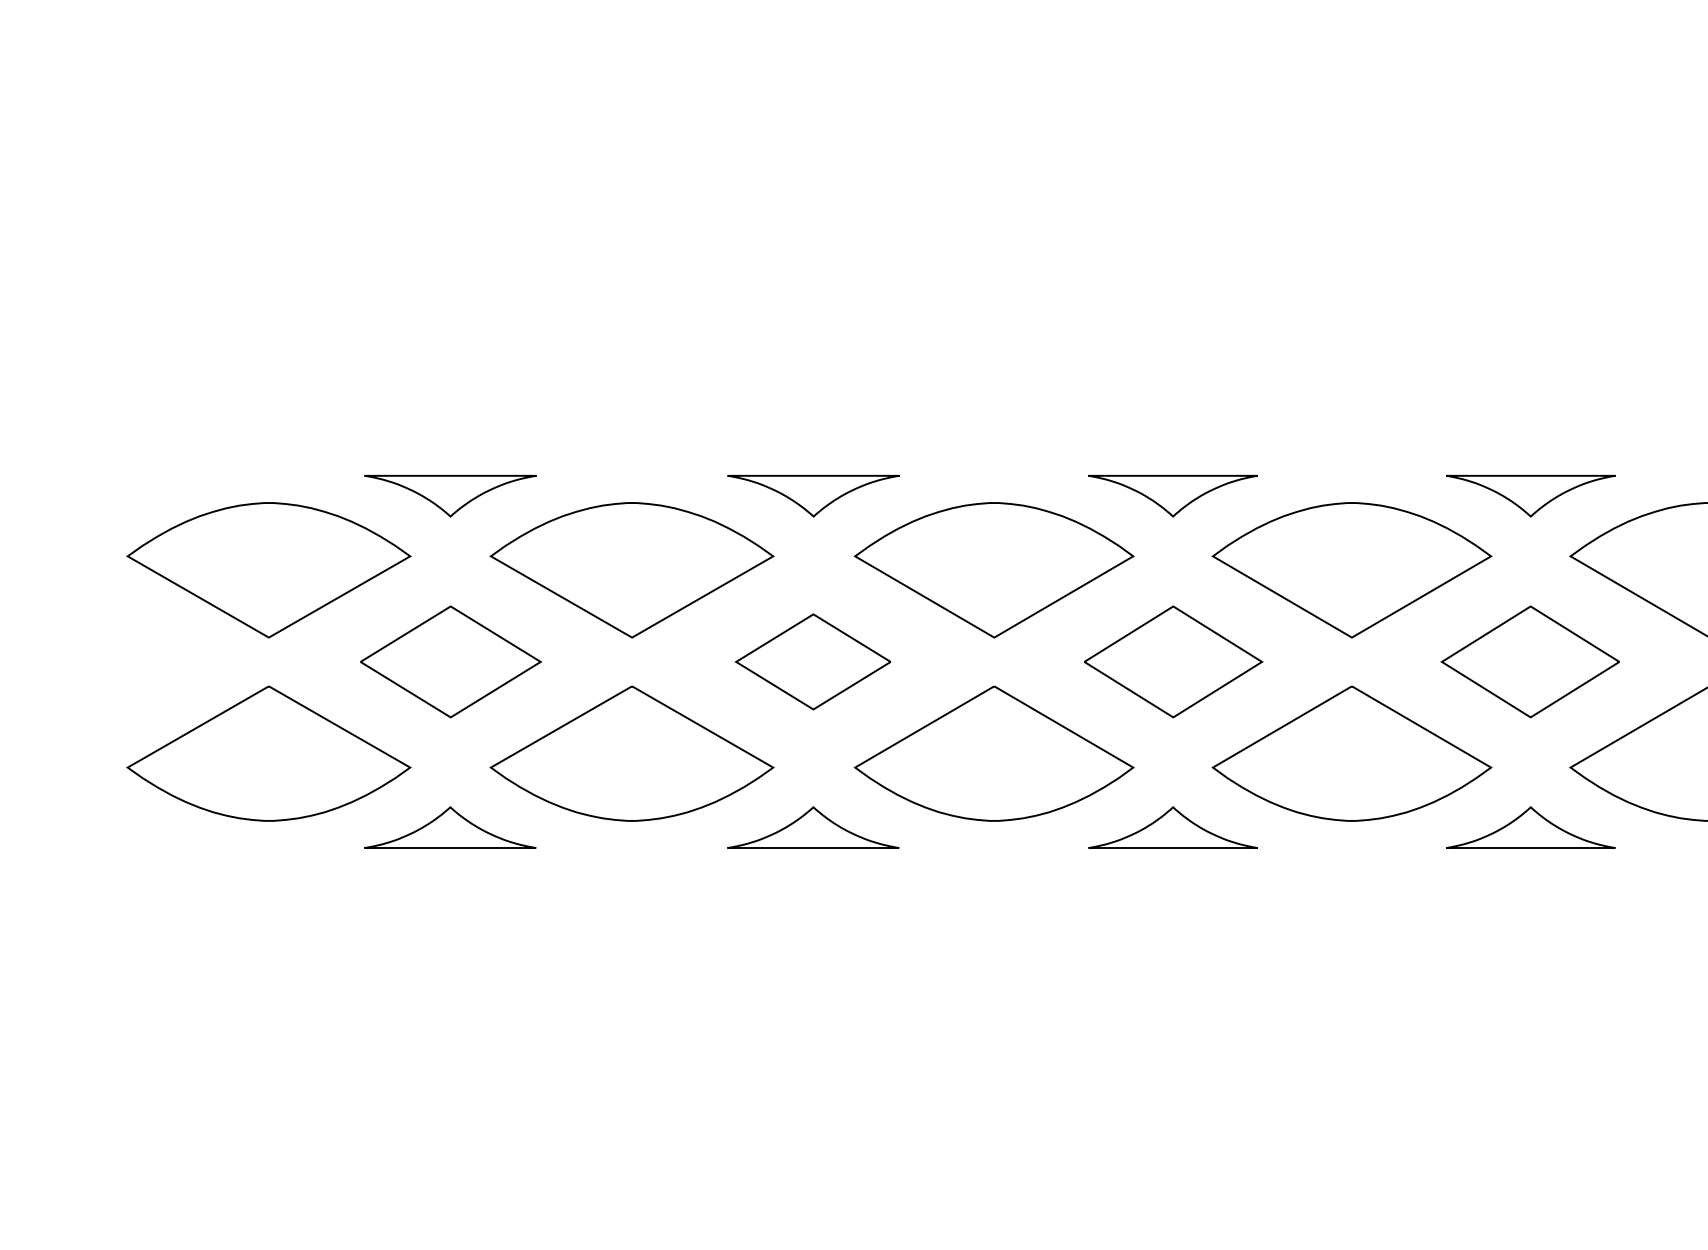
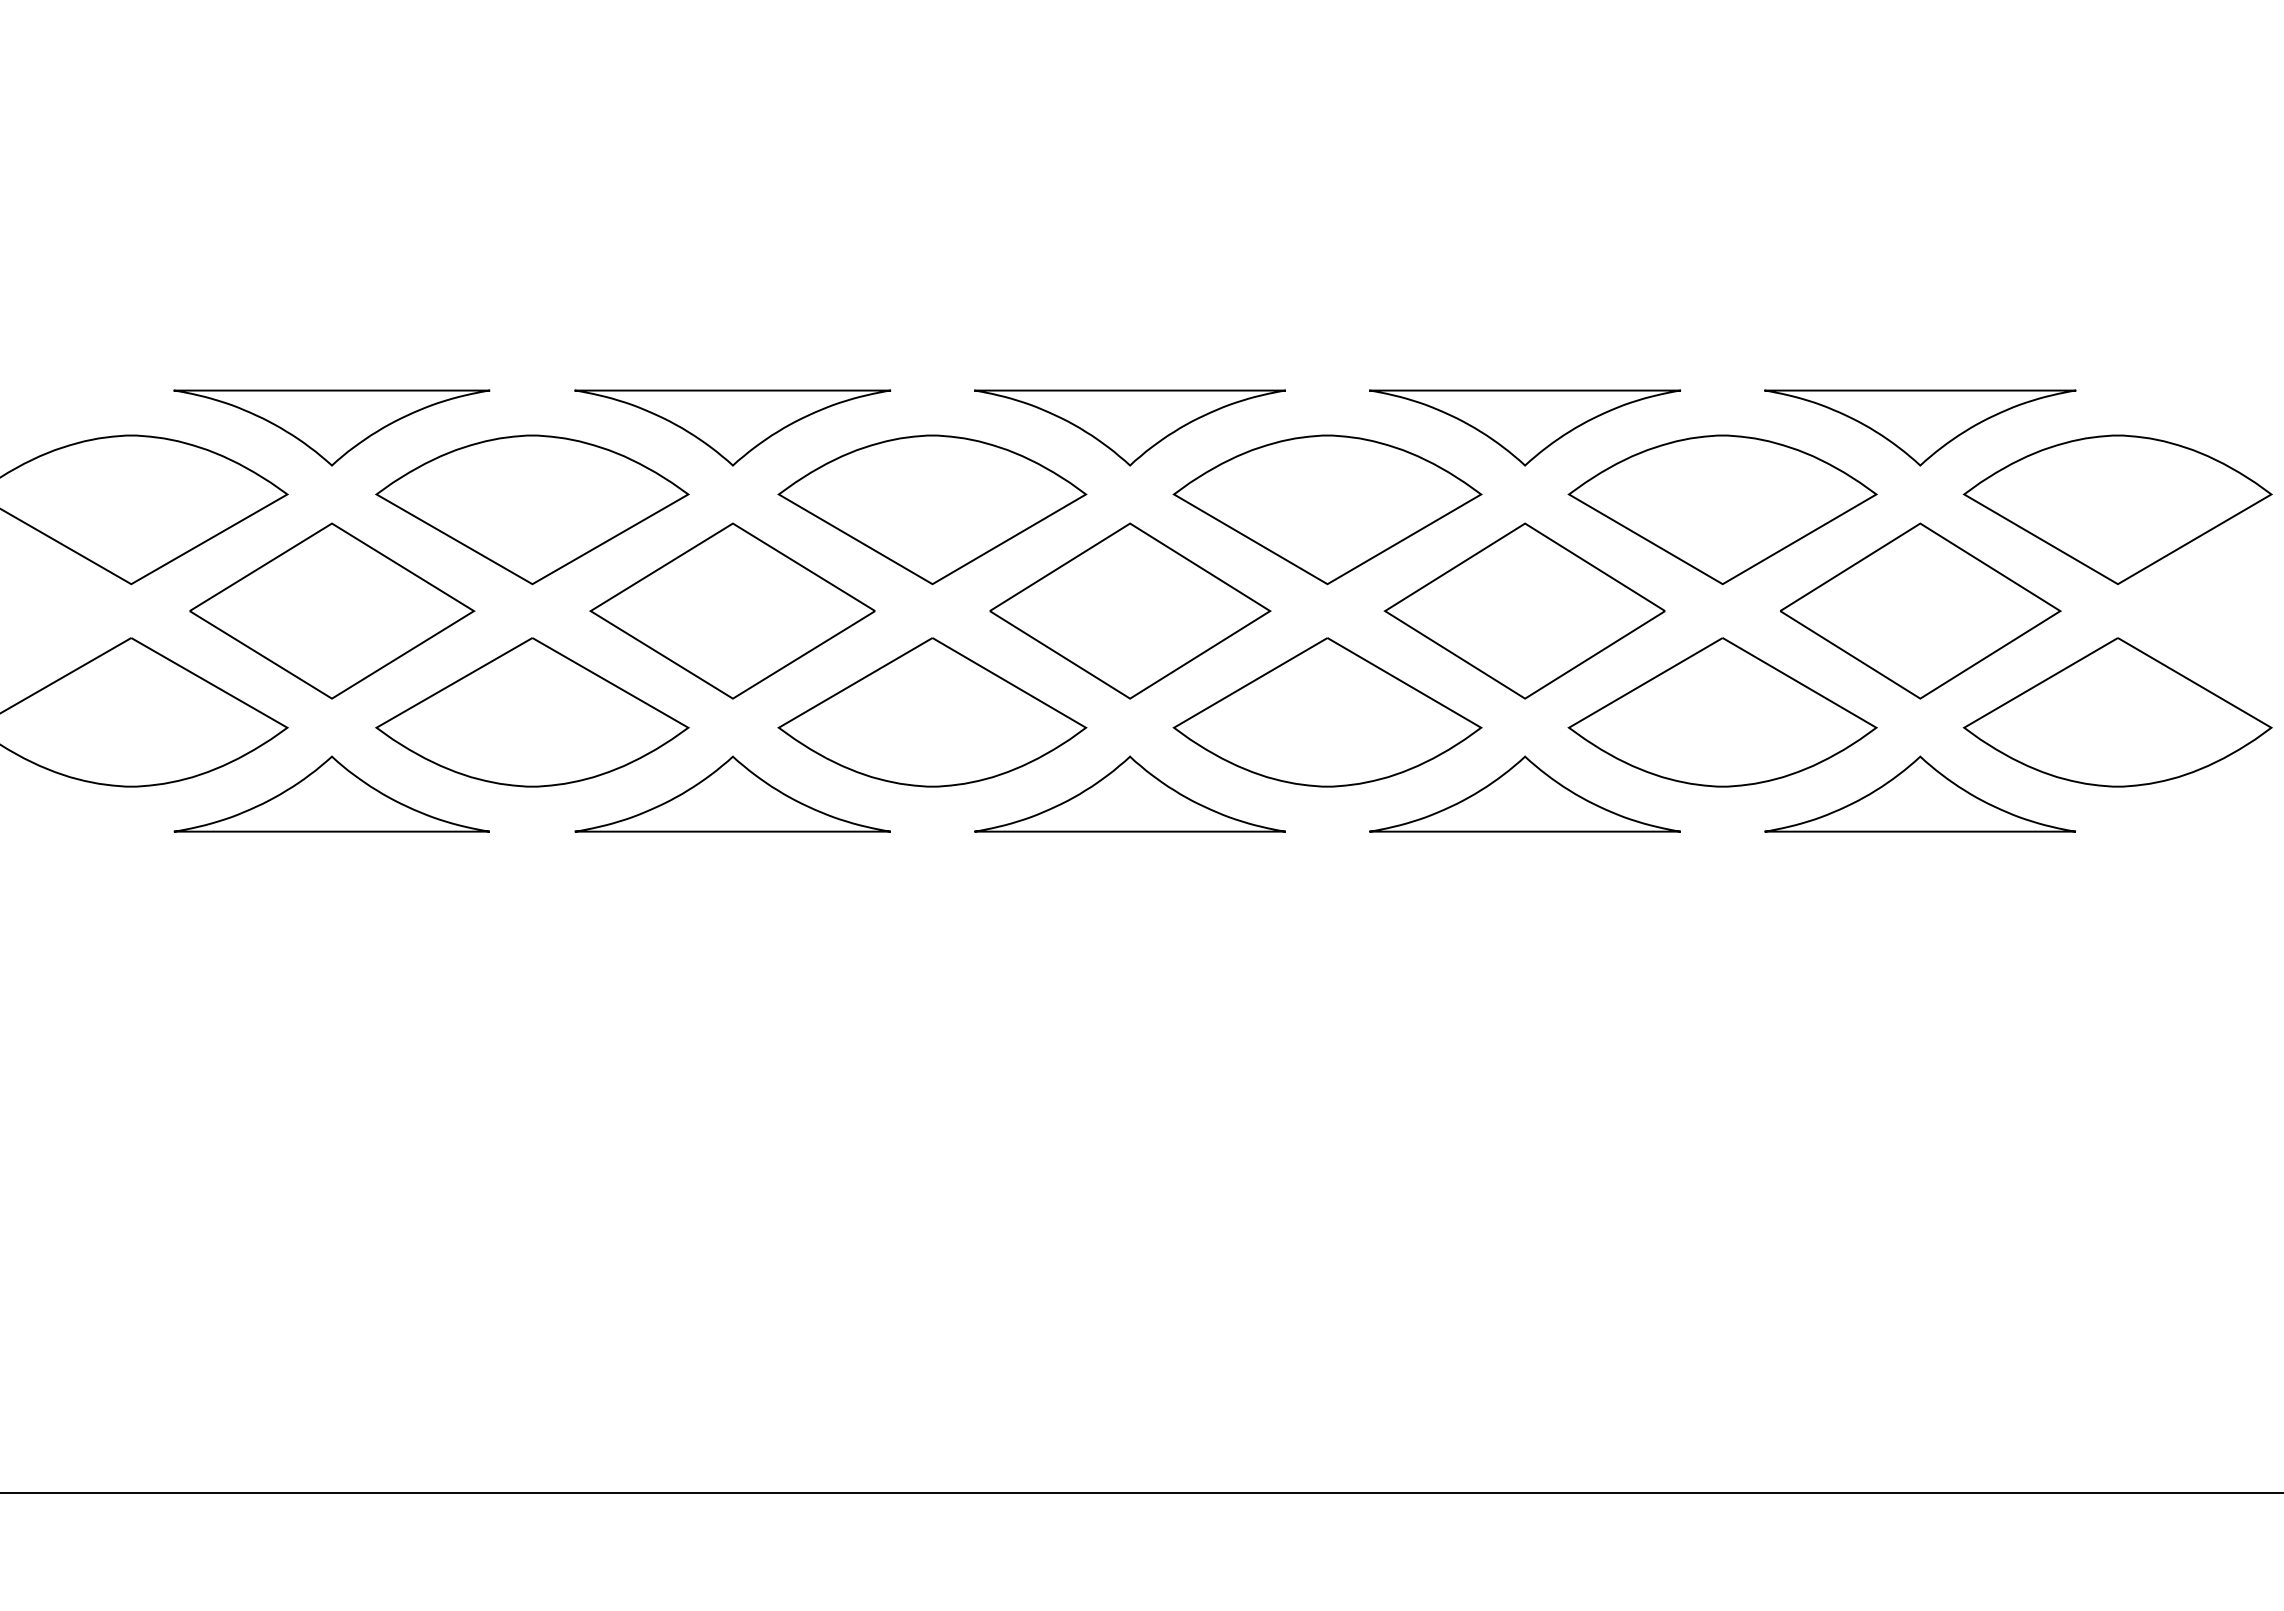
part: (450, 495) -> (331, 427), size x1.67
part: (813, 495) -> (732, 427), size x1.67
part: (1172, 495) -> (1129, 427), size x1.67
part: (1530, 495) -> (1524, 427), size x1.67
part: (451, 661) -> (332, 610), size x1.43
part: (813, 661) -> (732, 610), size x1.67
part: (1173, 661) -> (1130, 610), size x1.43
part: (1530, 661) -> (1524, 610), size x1.43
part: (450, 827) -> (331, 793), size x1.67
part: (813, 827) -> (732, 793), size x1.67
part: (1172, 827) -> (1129, 793), size x1.67
part: (1530, 827) -> (1524, 793), size x1.67

